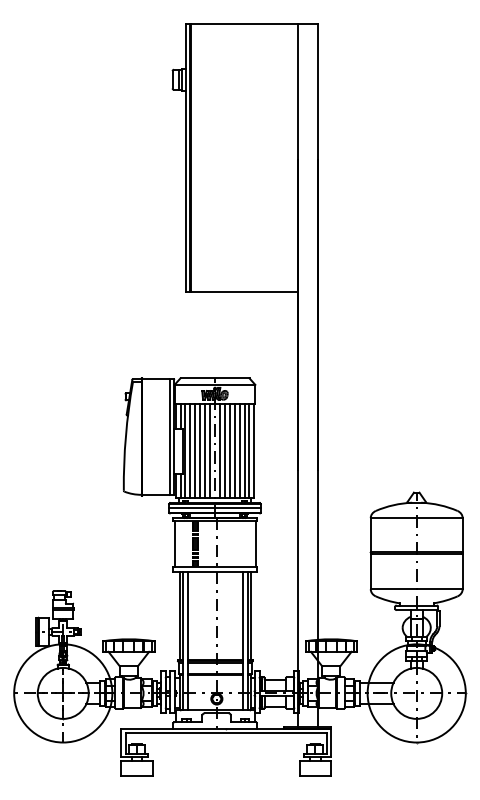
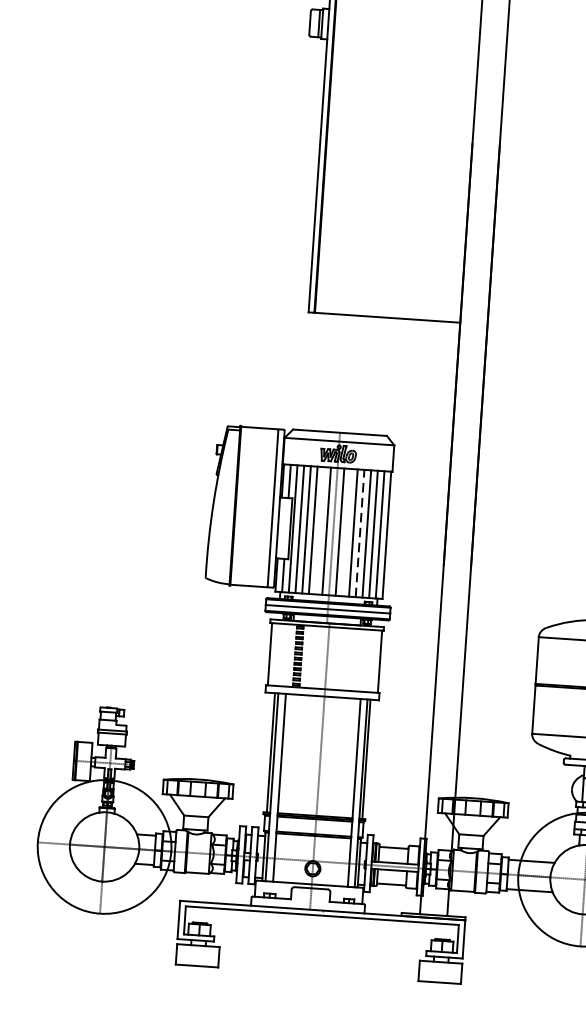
line: (205, 450) -> (320, 529), removed
line: (224, 450) -> (346, 531), removed
line: (234, 451) -> (359, 533), solid -> dashed

